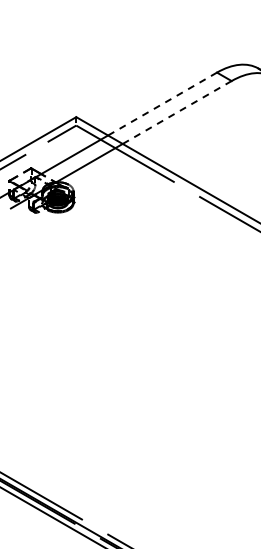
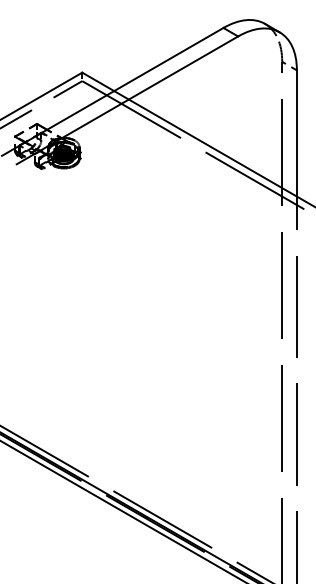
line: (162, 104) -> (168, 59), dashed -> solid
line: (177, 112) -> (183, 68), dashed -> solid

